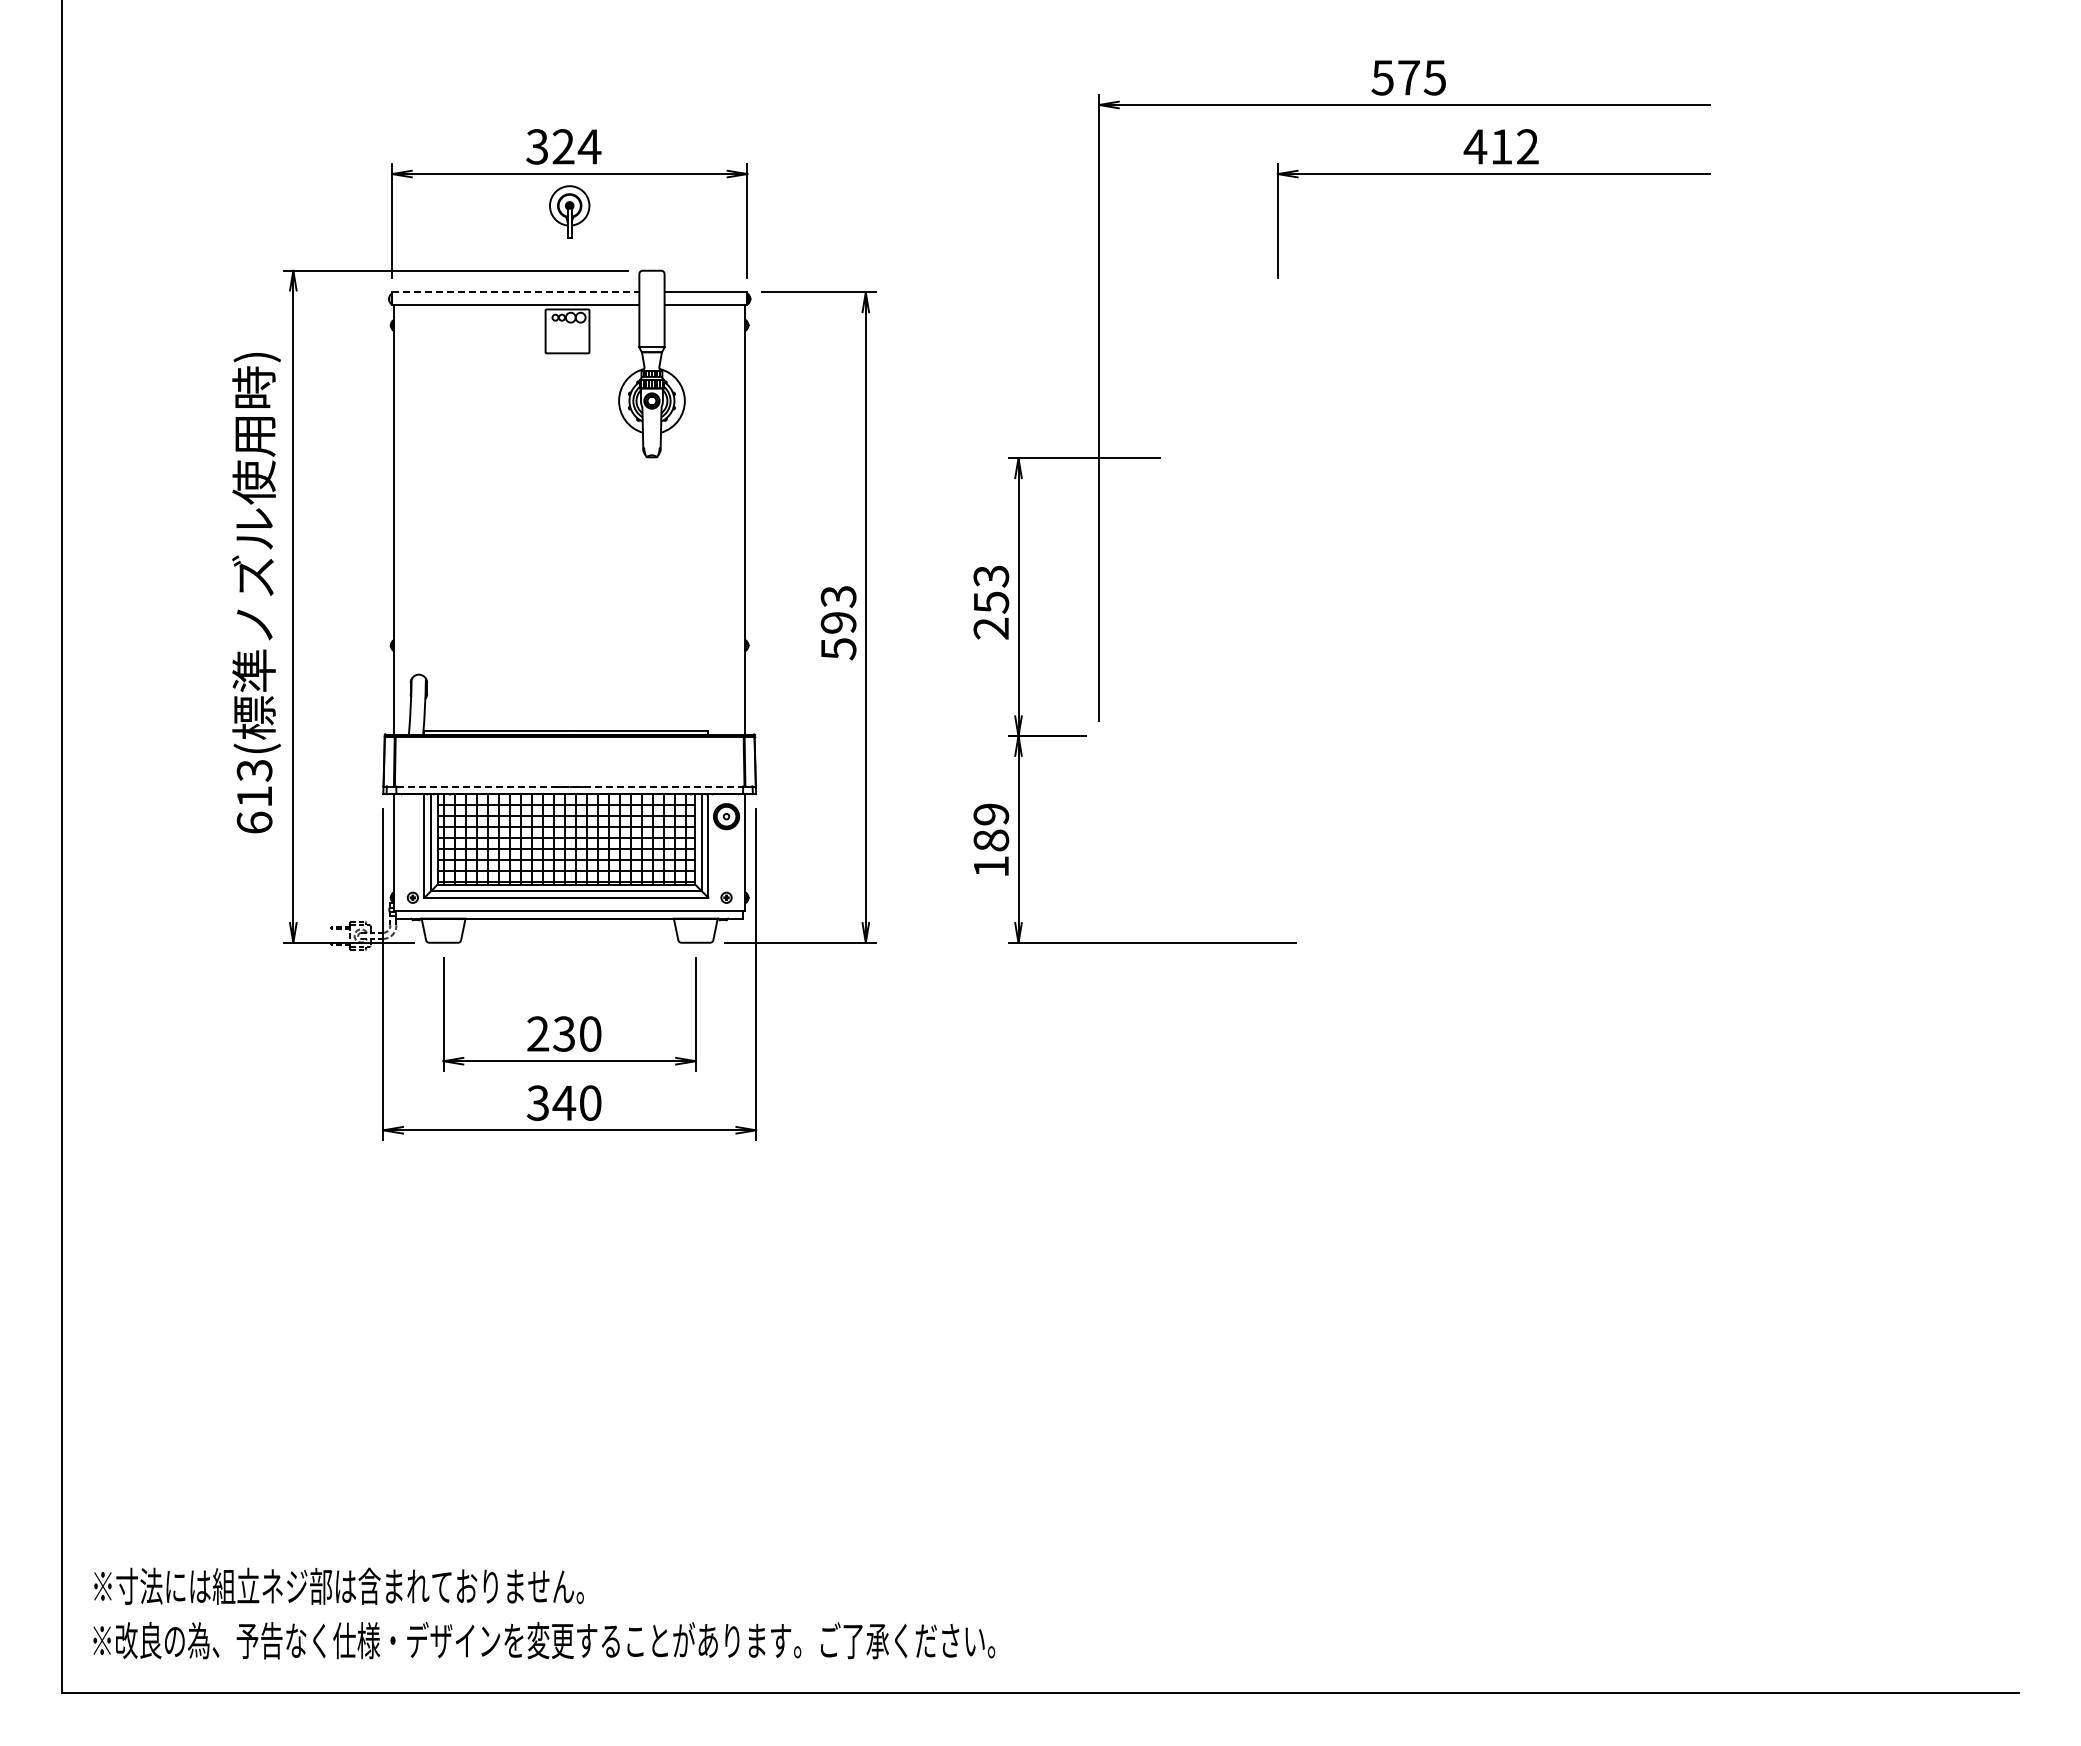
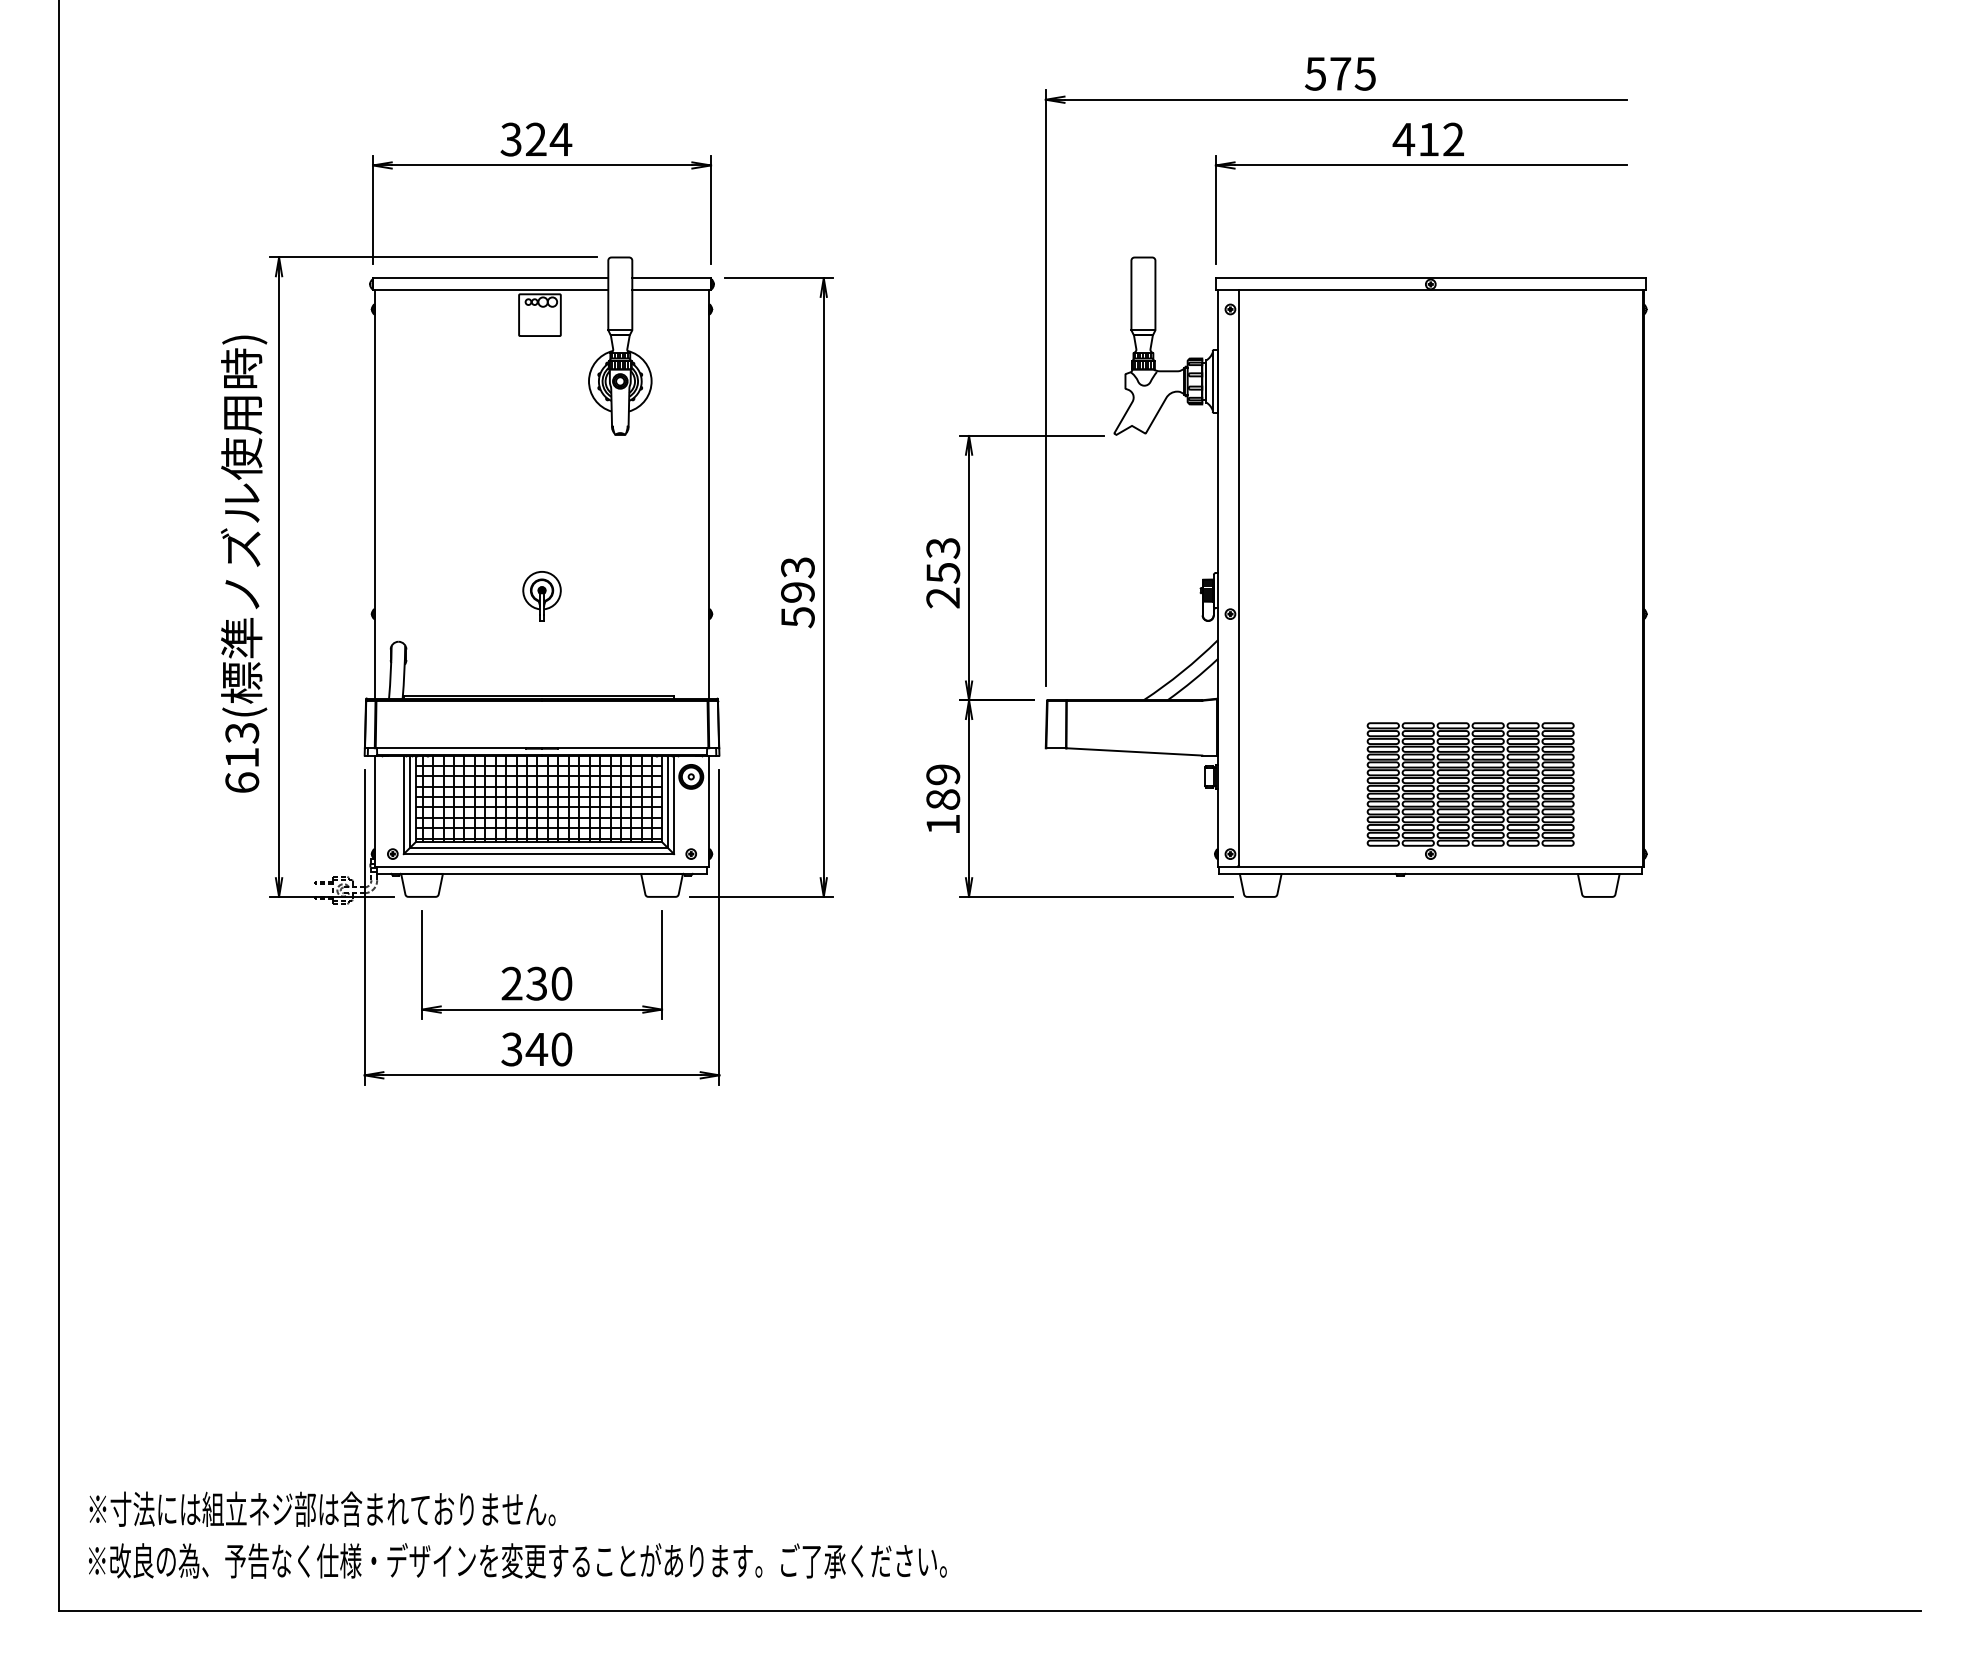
part: (569, 211) -> (541, 595), moved
line: (515, 292) -> (490, 278), dashed -> solid
part: (1414, 606) -> (1345, 576), added
line: (569, 786) -> (541, 748), dashed -> solid

